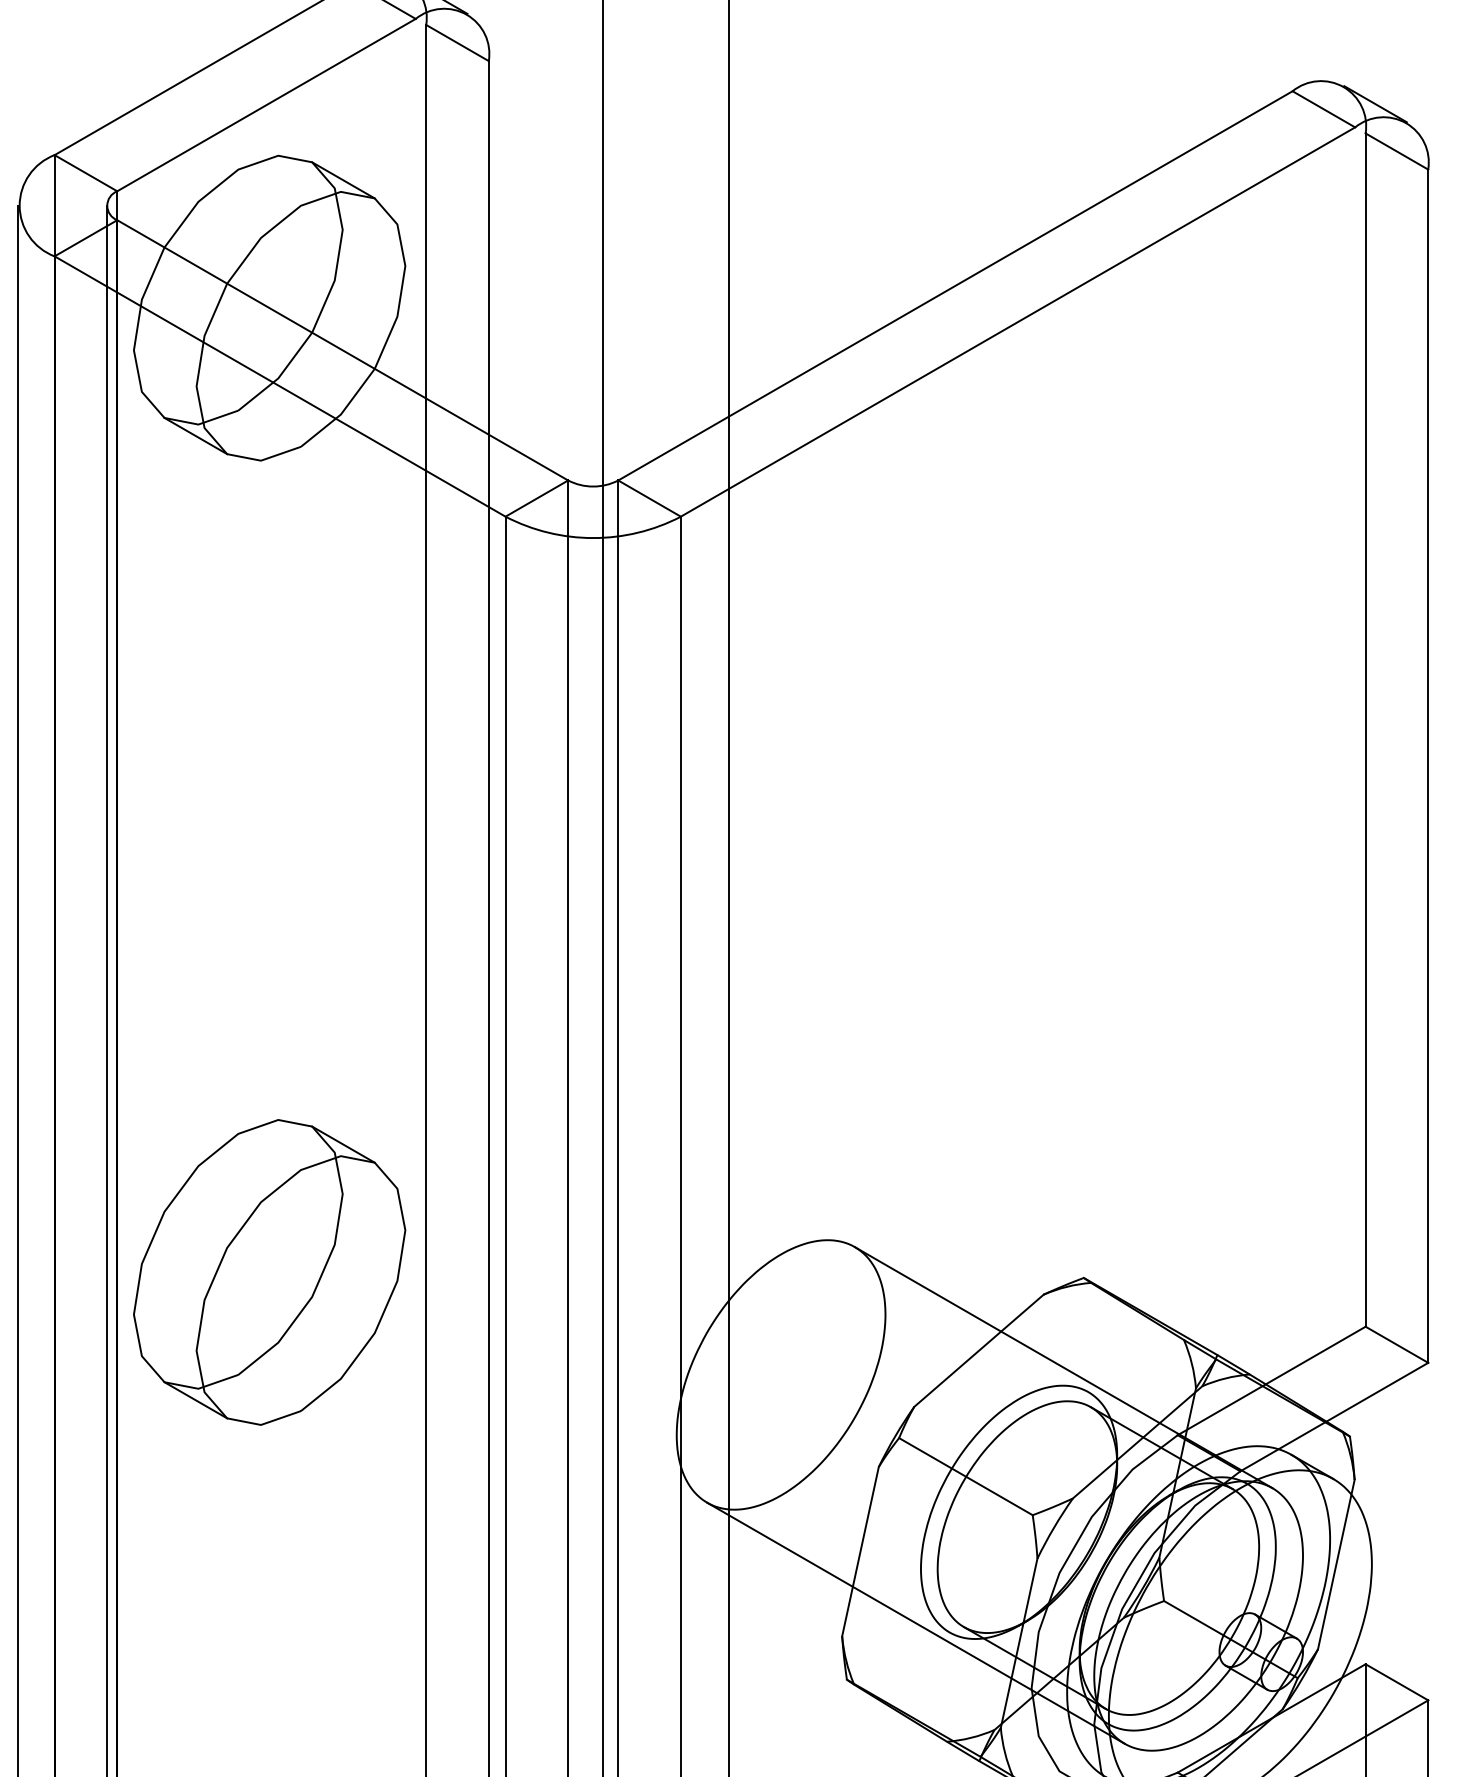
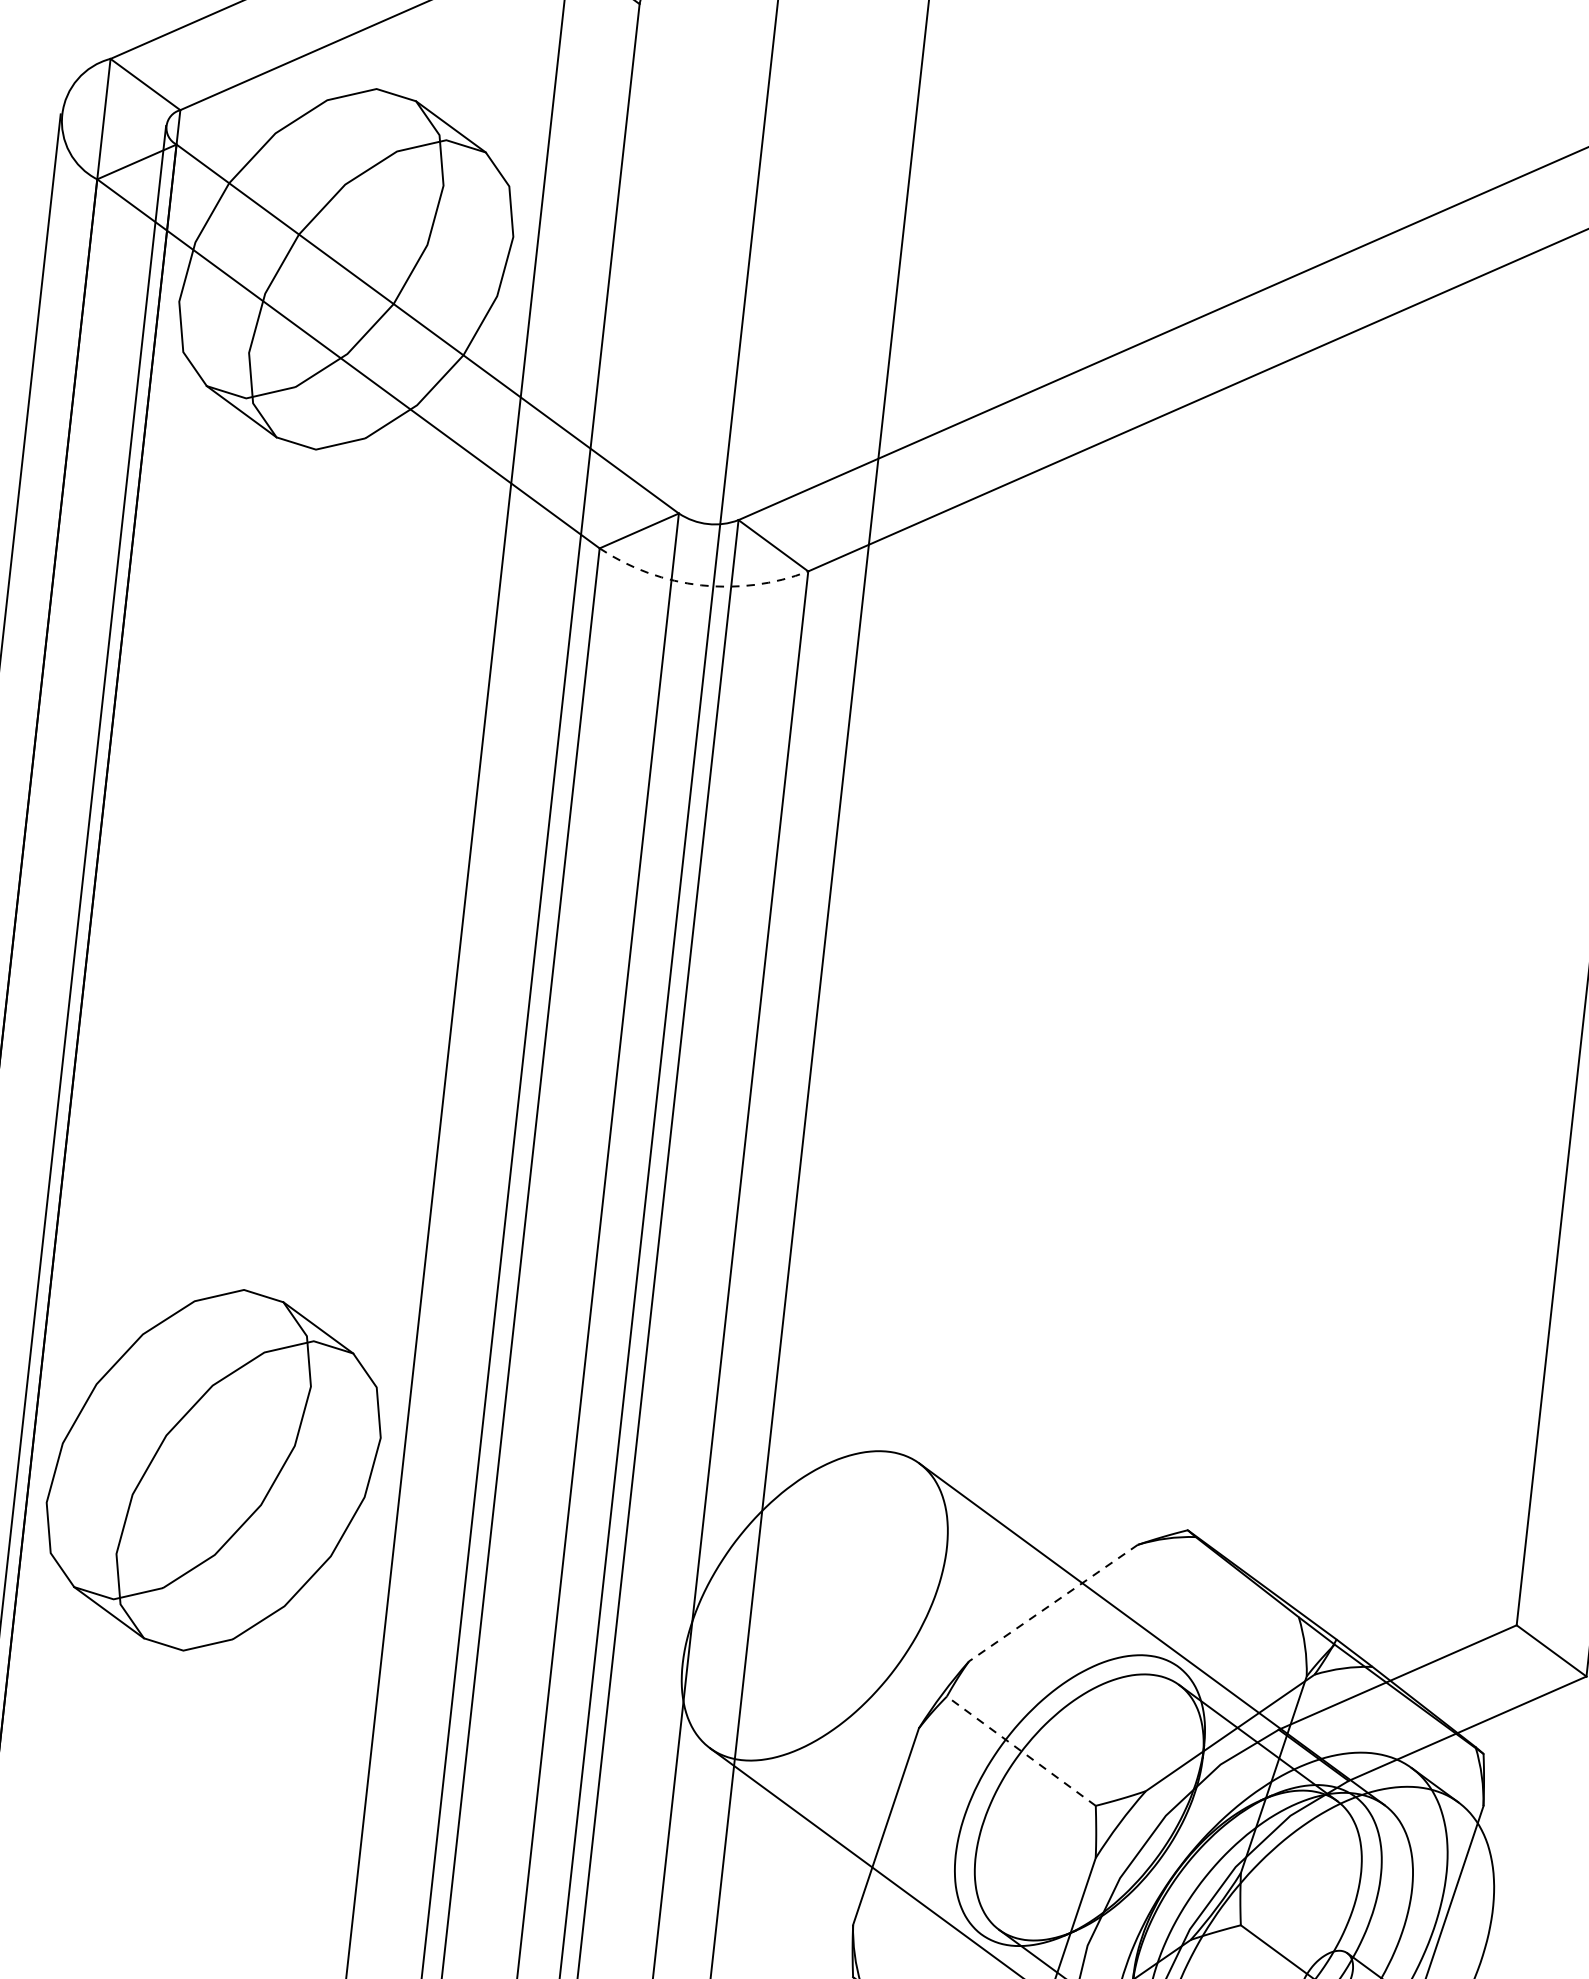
arc: (593, 538) -> (701, 585), solid -> dashed
part: (269, 1272) -> (213, 1470), moved
line: (978, 1350) -> (1052, 1602), solid -> dashed
line: (965, 1476) -> (1020, 1750), solid -> dashed

